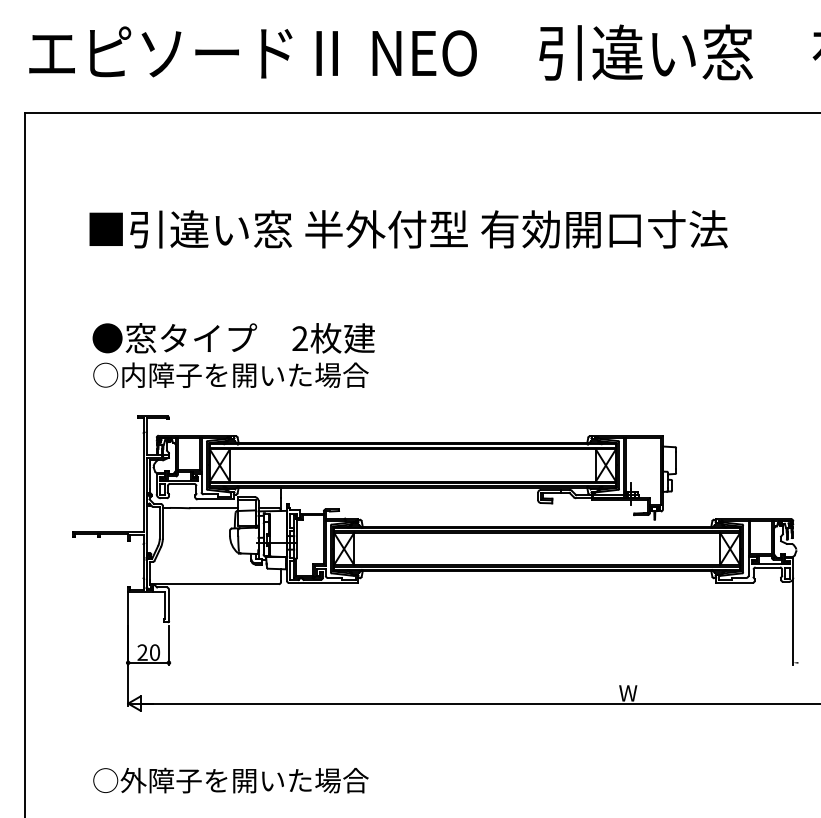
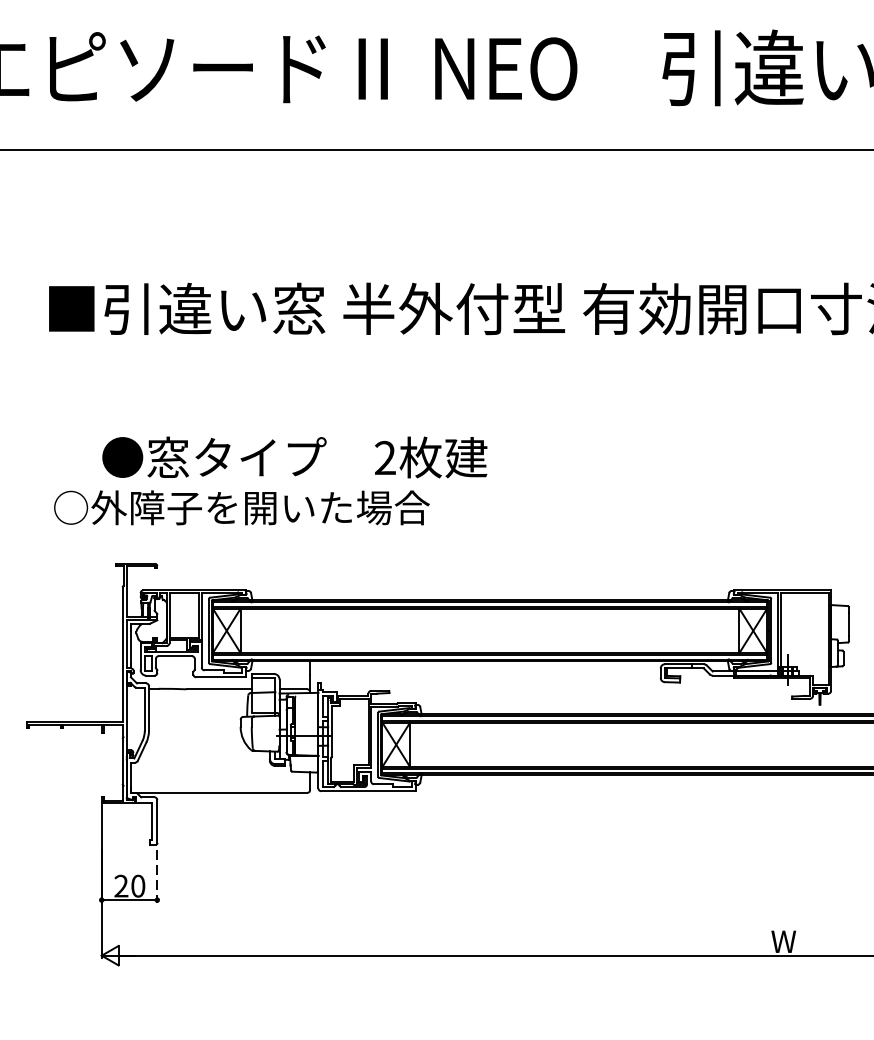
text: (233, 338) -> (294, 457), moved
text: (133, 374) -> (108, 506), ○内障子を開いた場合 -> ○外障子を開いた場合
line: (168, 646) -> (156, 877), solid -> dashed

